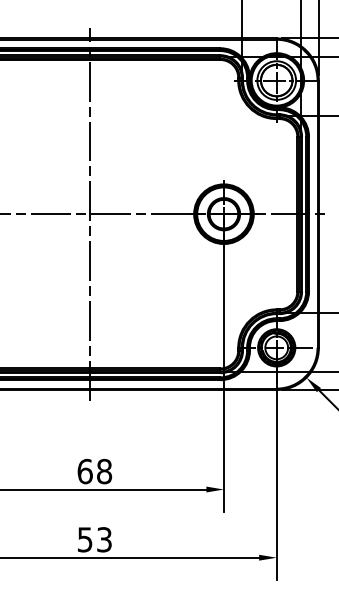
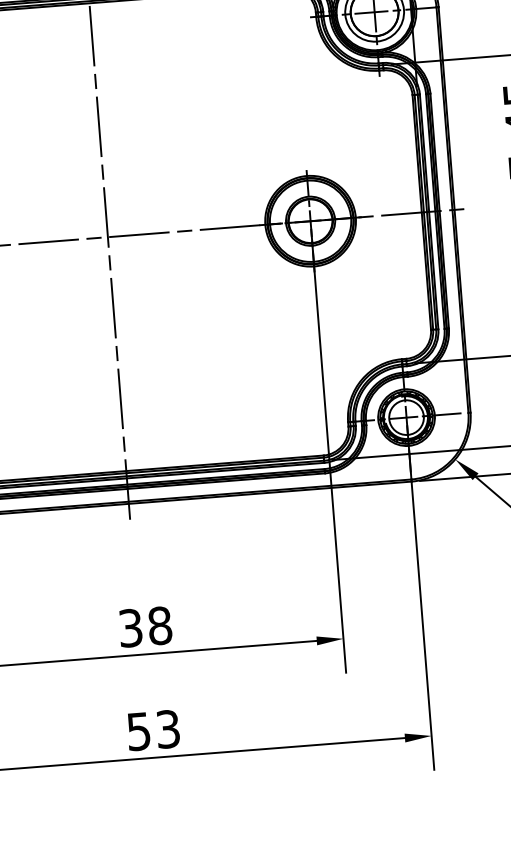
text: (84, 471) -> (129, 628), 68 -> 38

